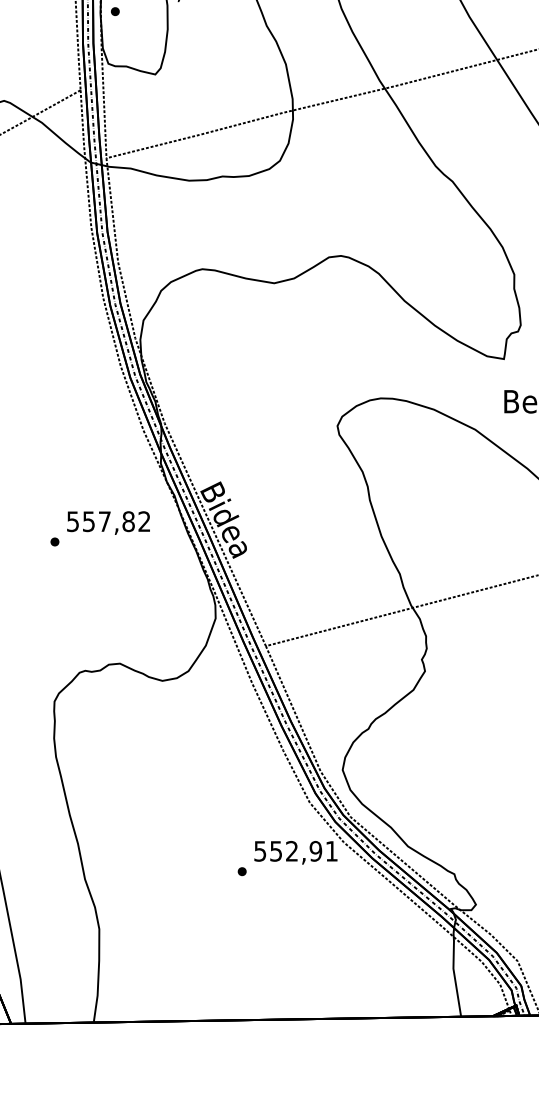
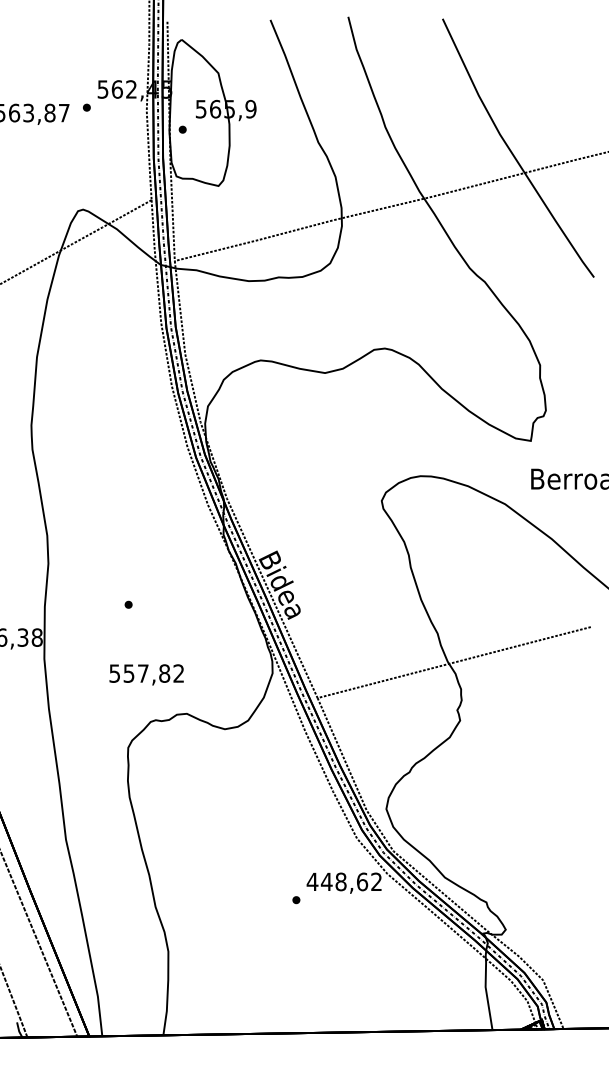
text: (108, 522) -> (146, 674), moved
text: (294, 850) -> (343, 881), 552,91 -> 448,62

